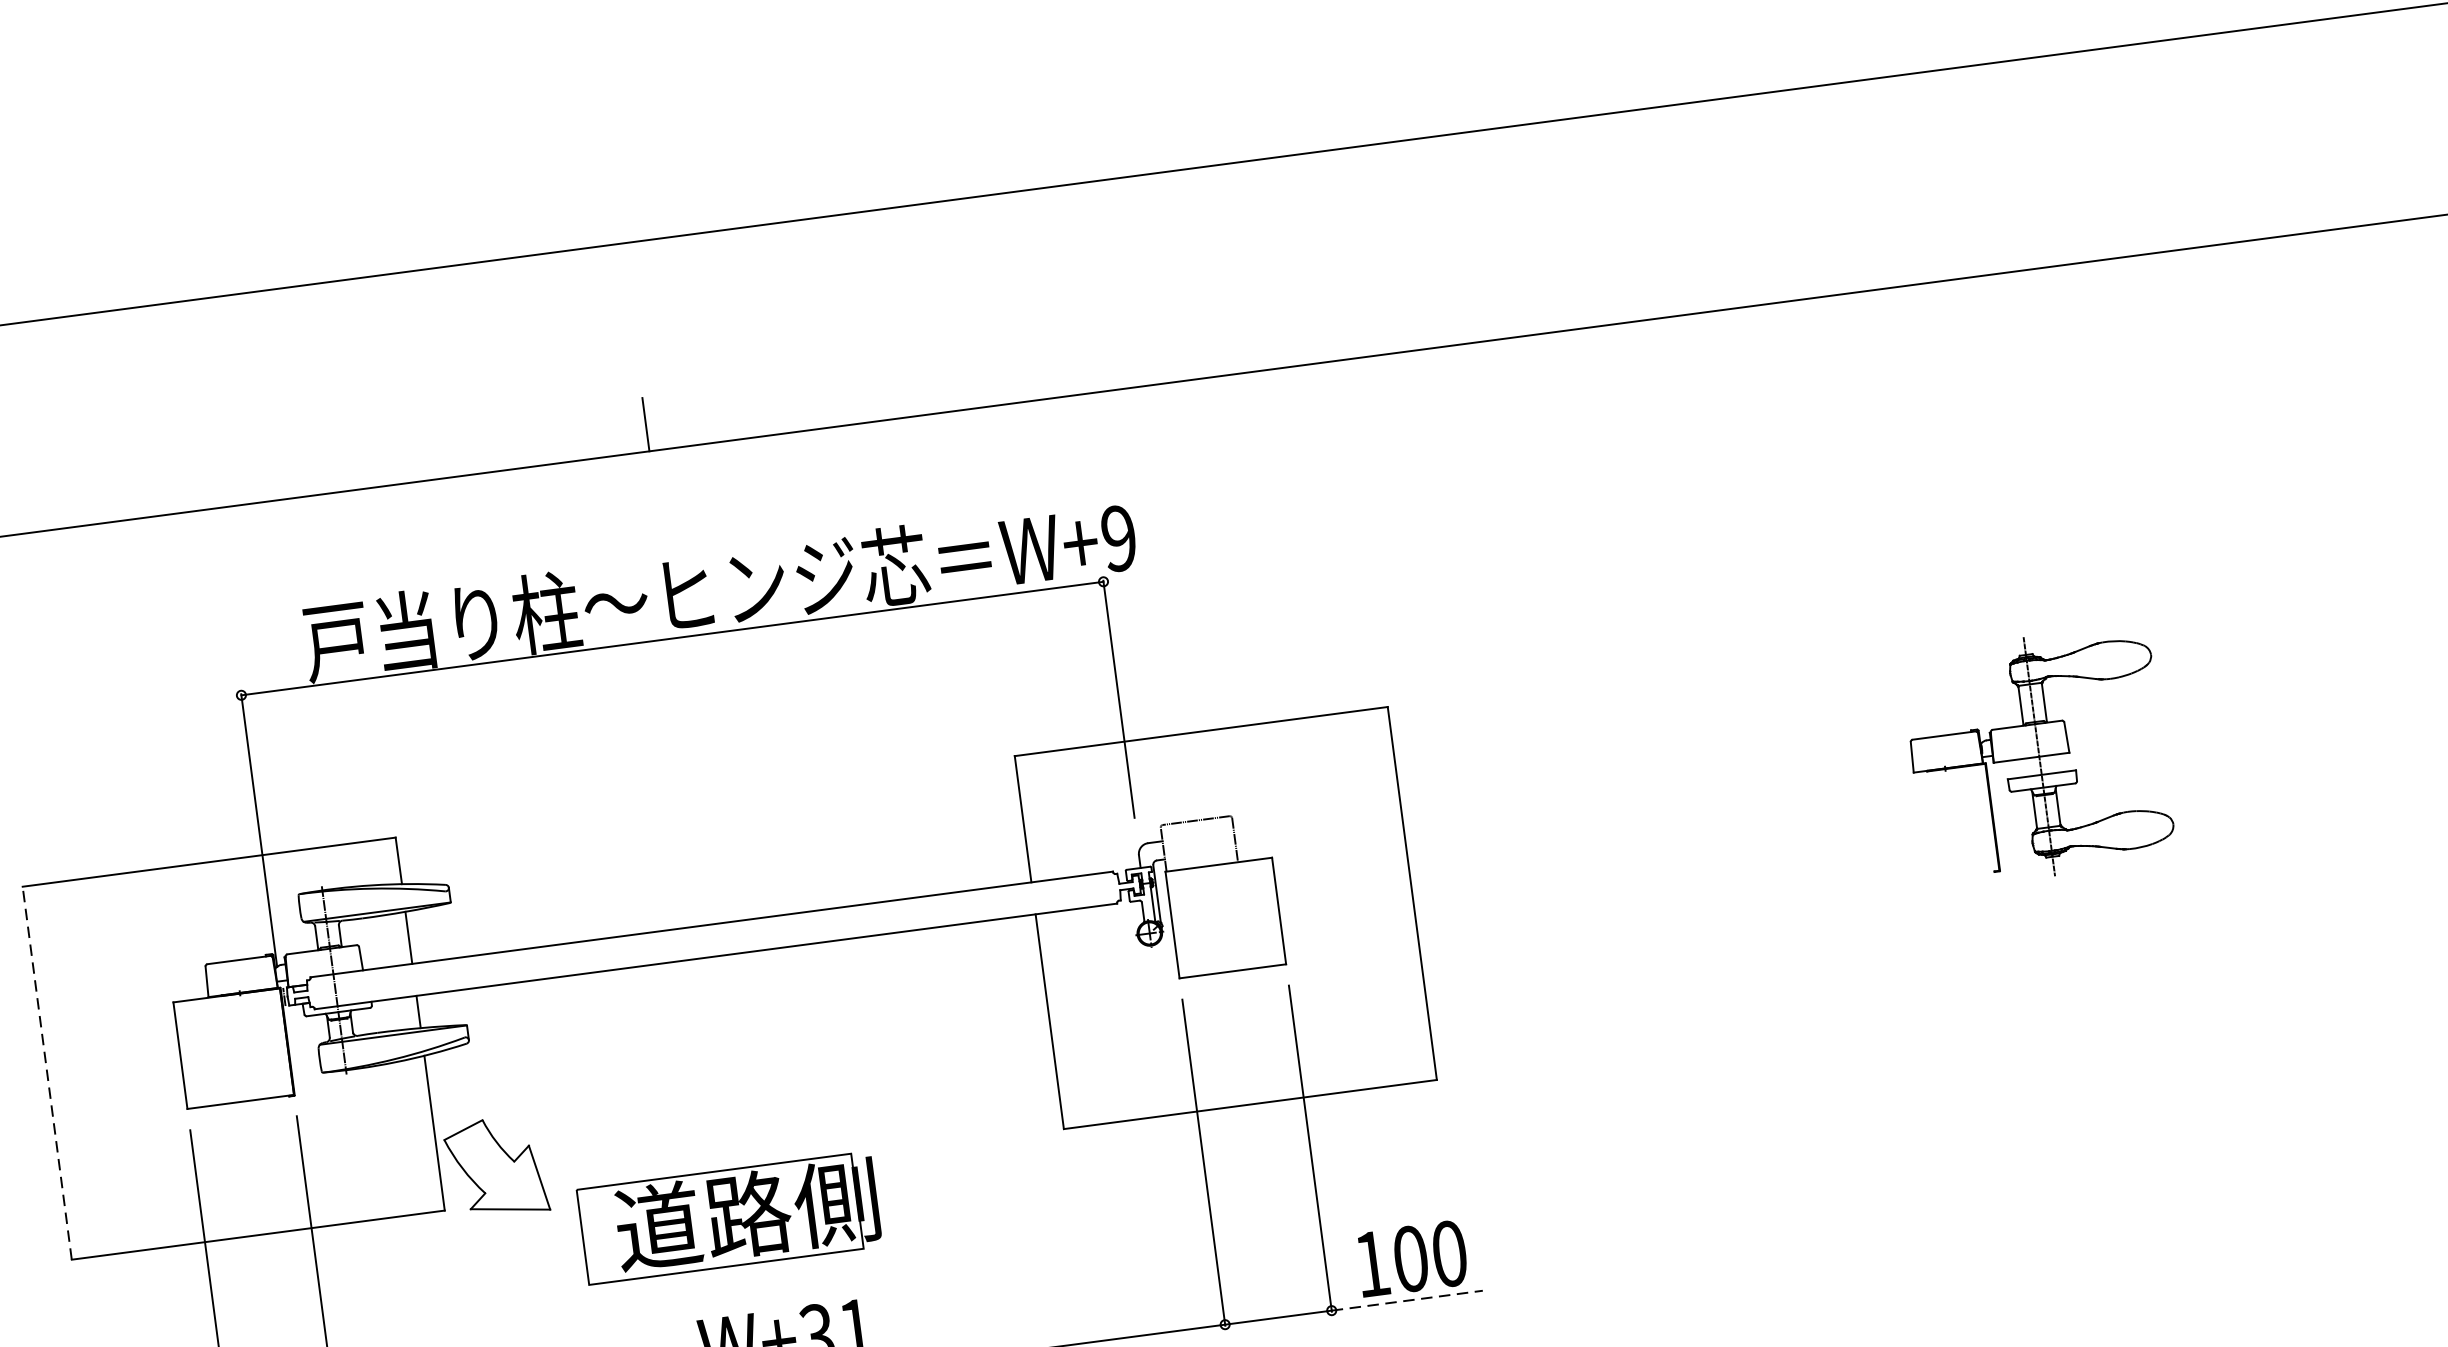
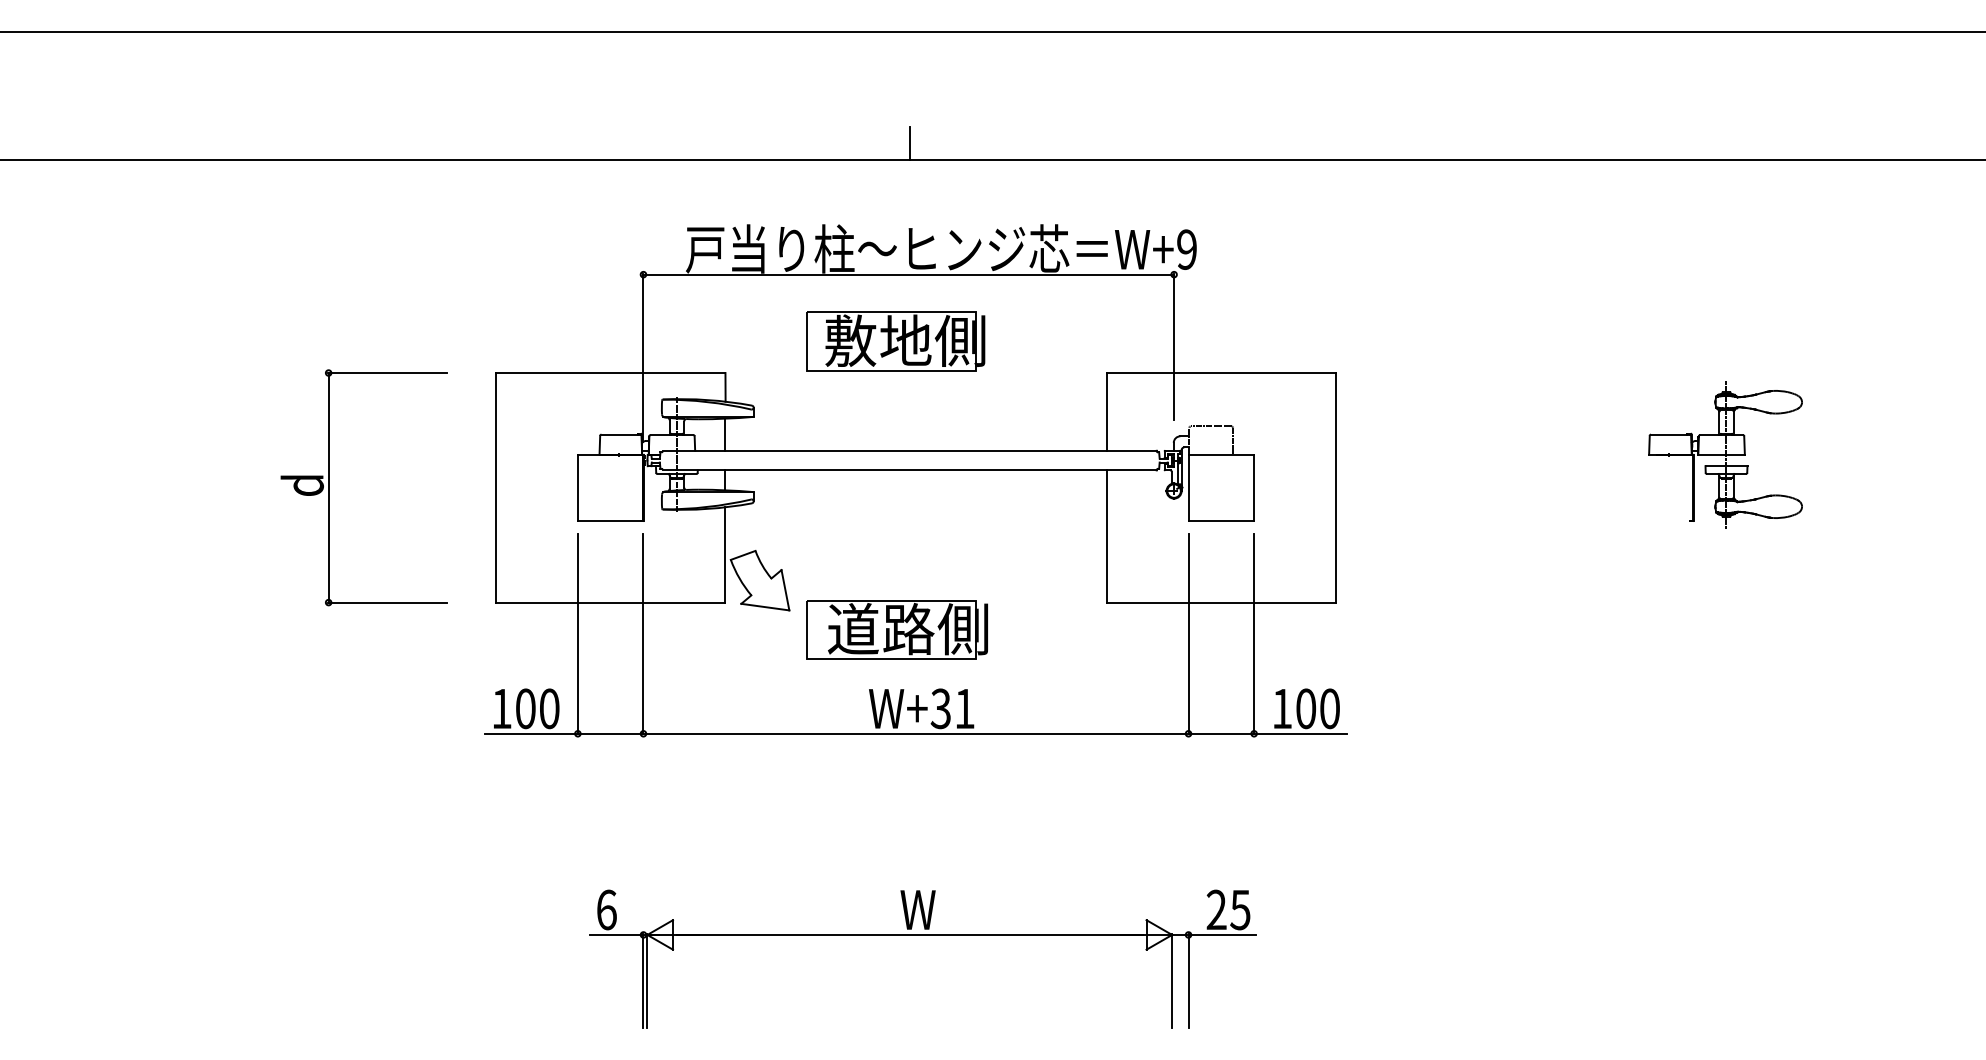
part: (665, 750) -> (895, 341), added
line: (46, 1072) -> (495, 487), dashed -> solid
line: (1407, 1300) -> (1300, 733), dashed -> solid

